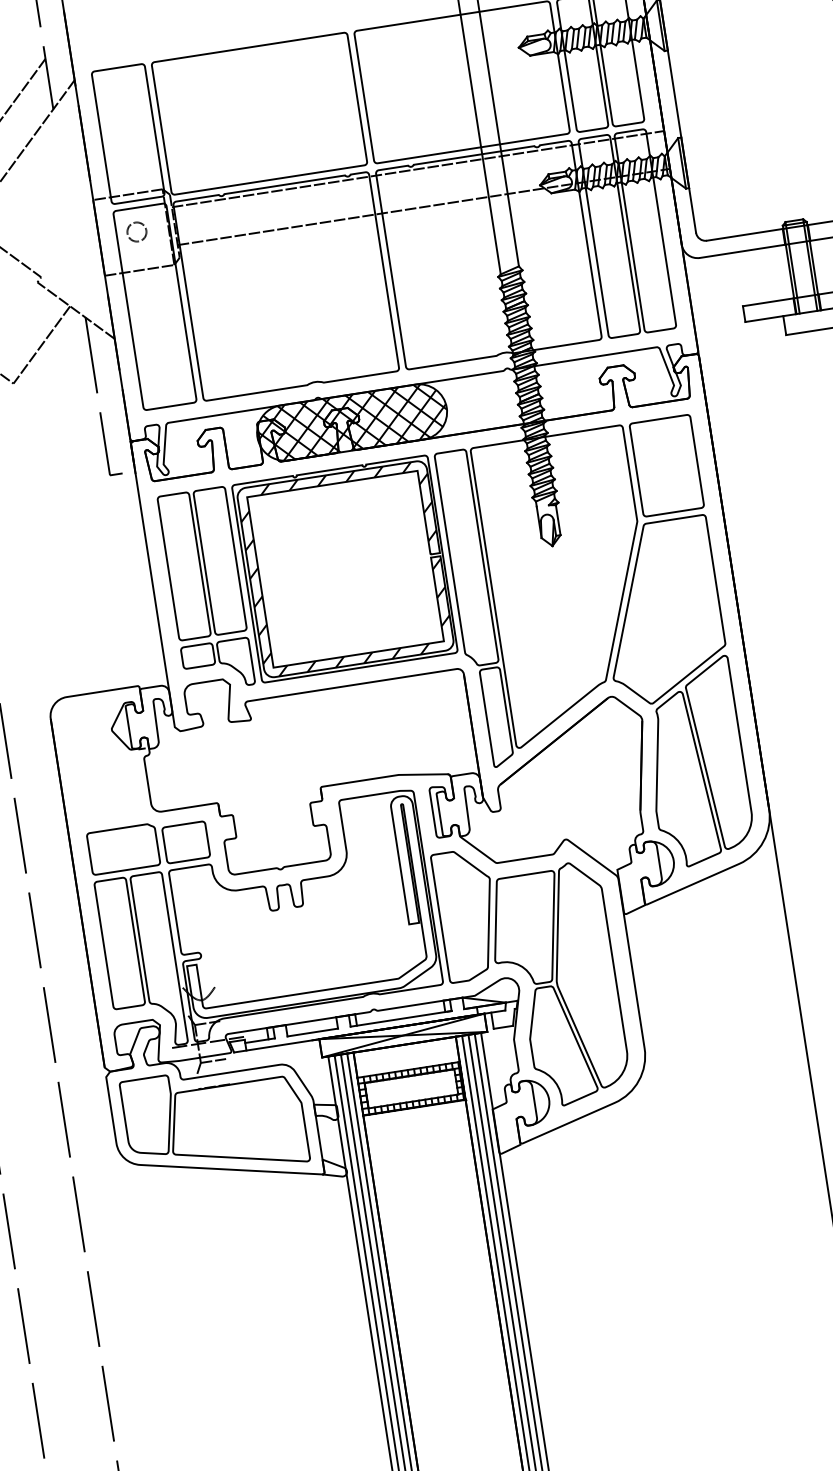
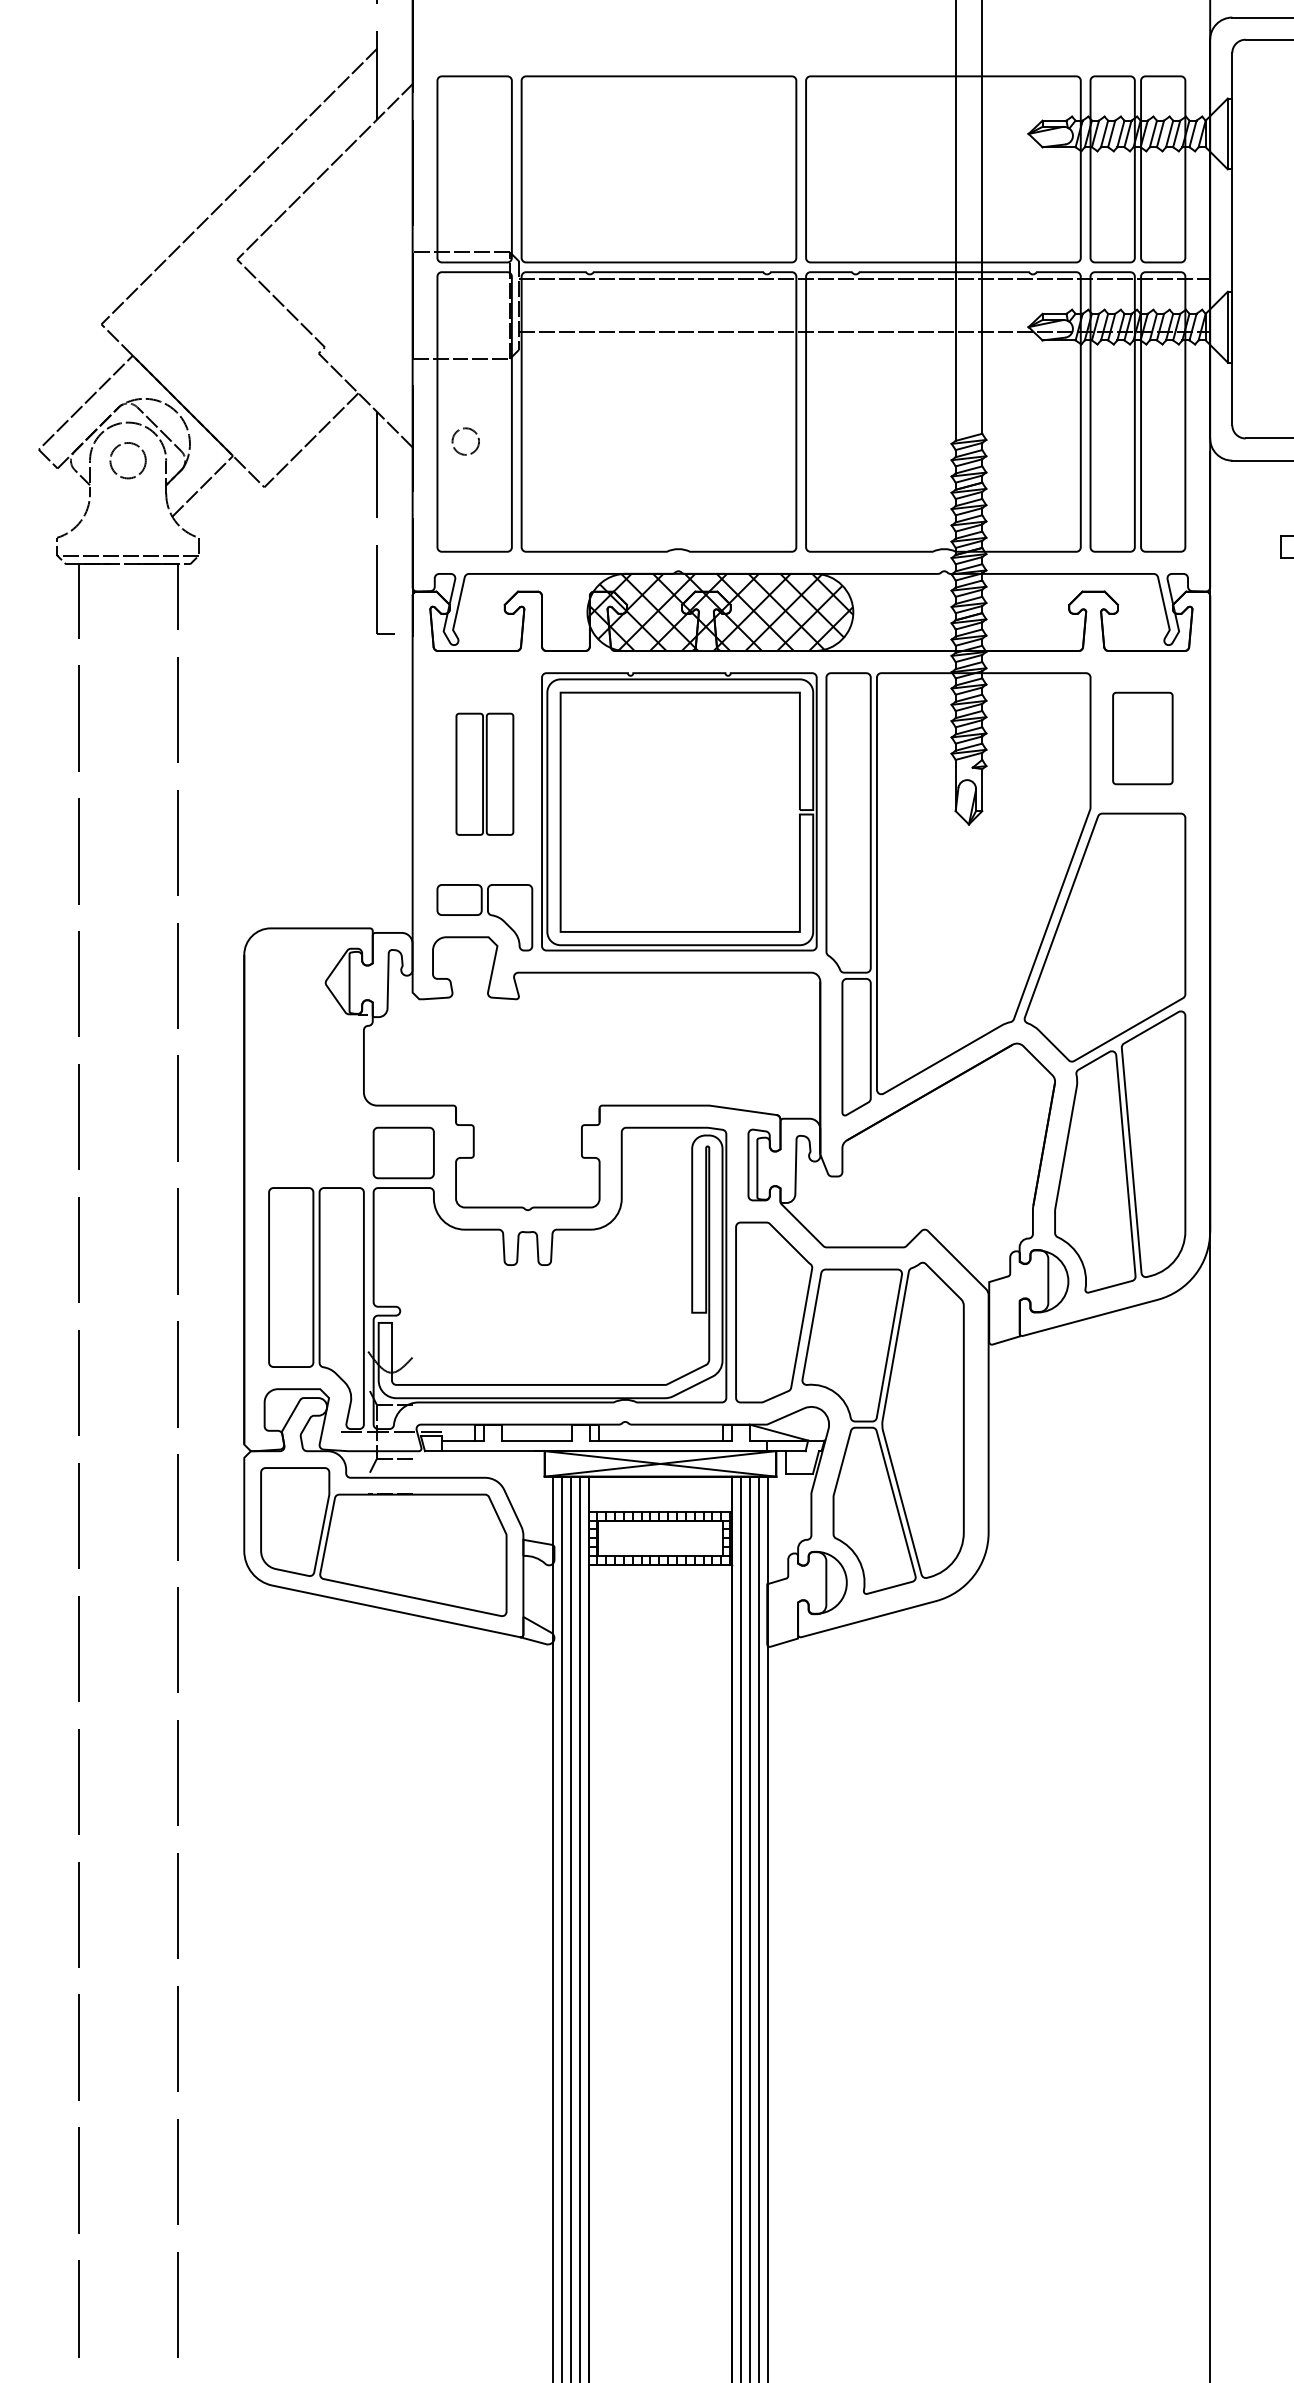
circle: (136, 232) -> (465, 441), moved
part: (666, 465) -> (1142, 738), size x0.7
part: (201, 563) -> (484, 774), size x0.6
hatch: (345, 569) -> (680, 812), removed
part: (123, 848) -> (316, 1148), removed

